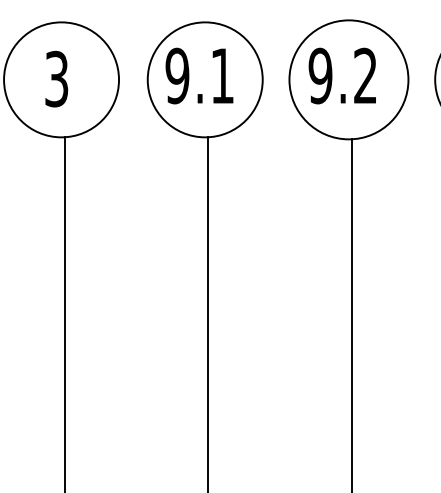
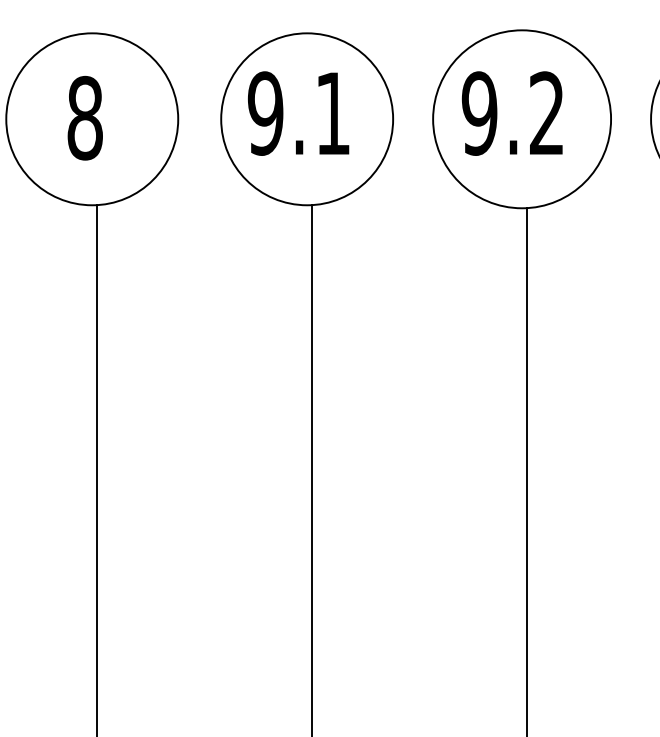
text: (56, 78) -> (84, 117), 3 -> 8

